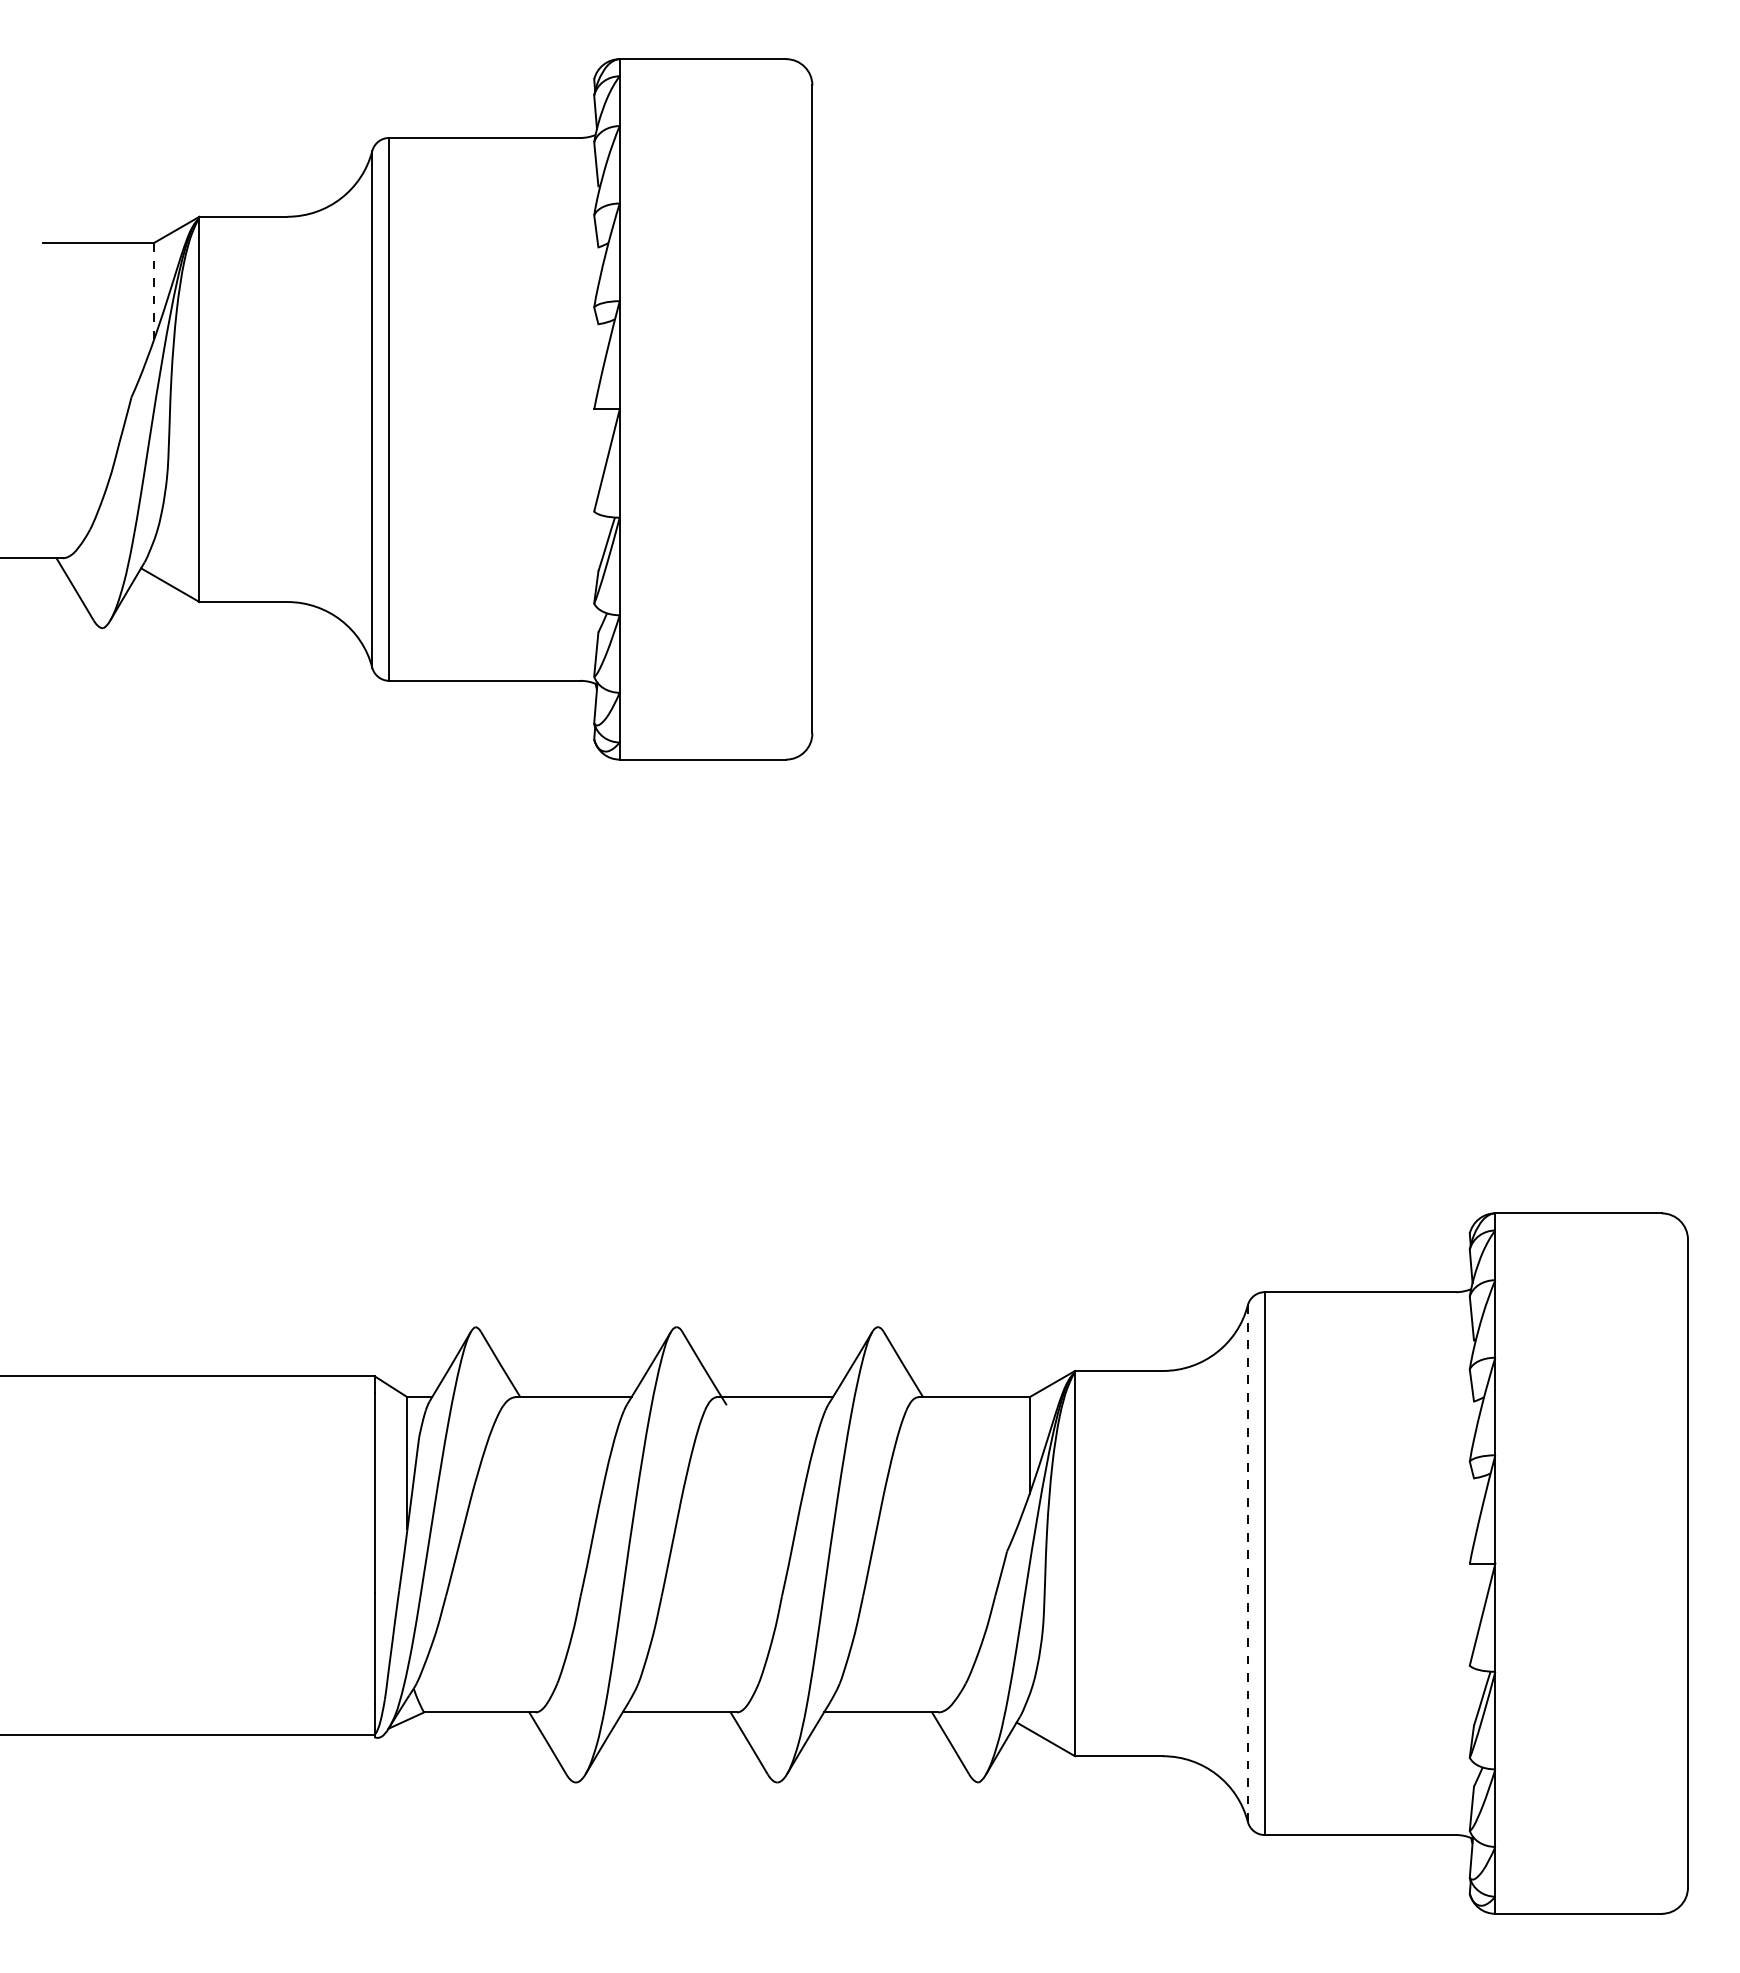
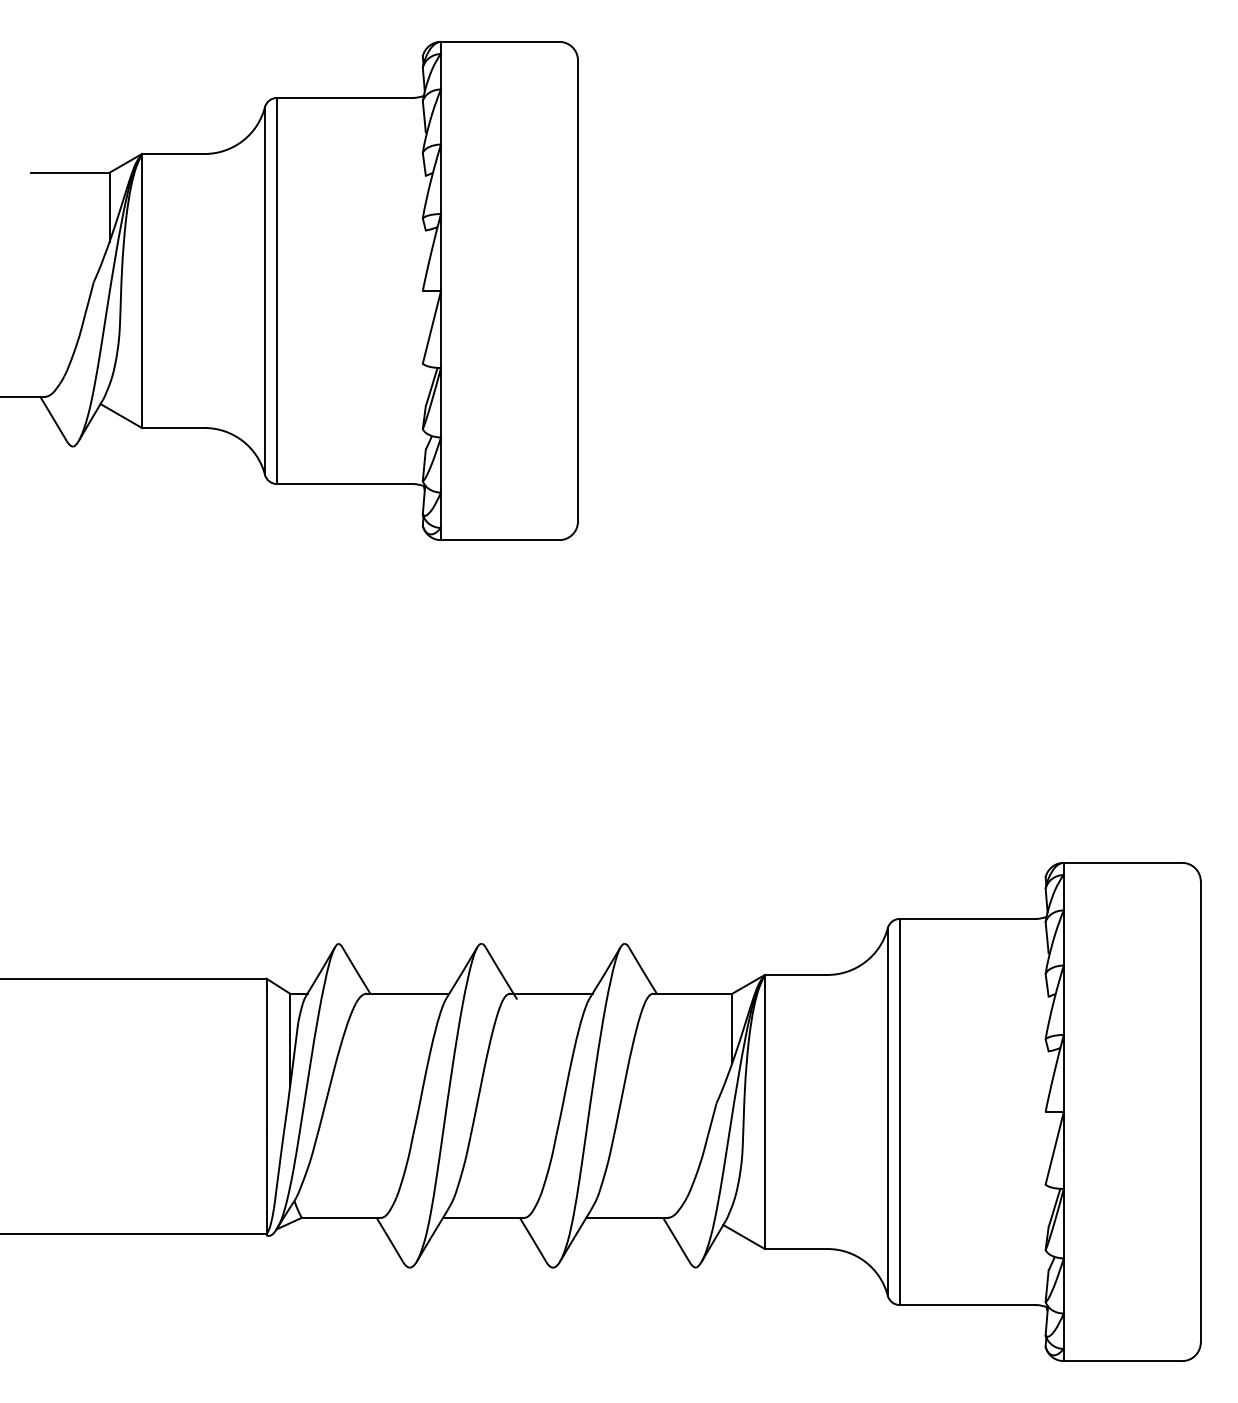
line: (153, 292) -> (109, 207), dashed -> solid
line: (1247, 1564) -> (887, 1112), dashed -> solid

